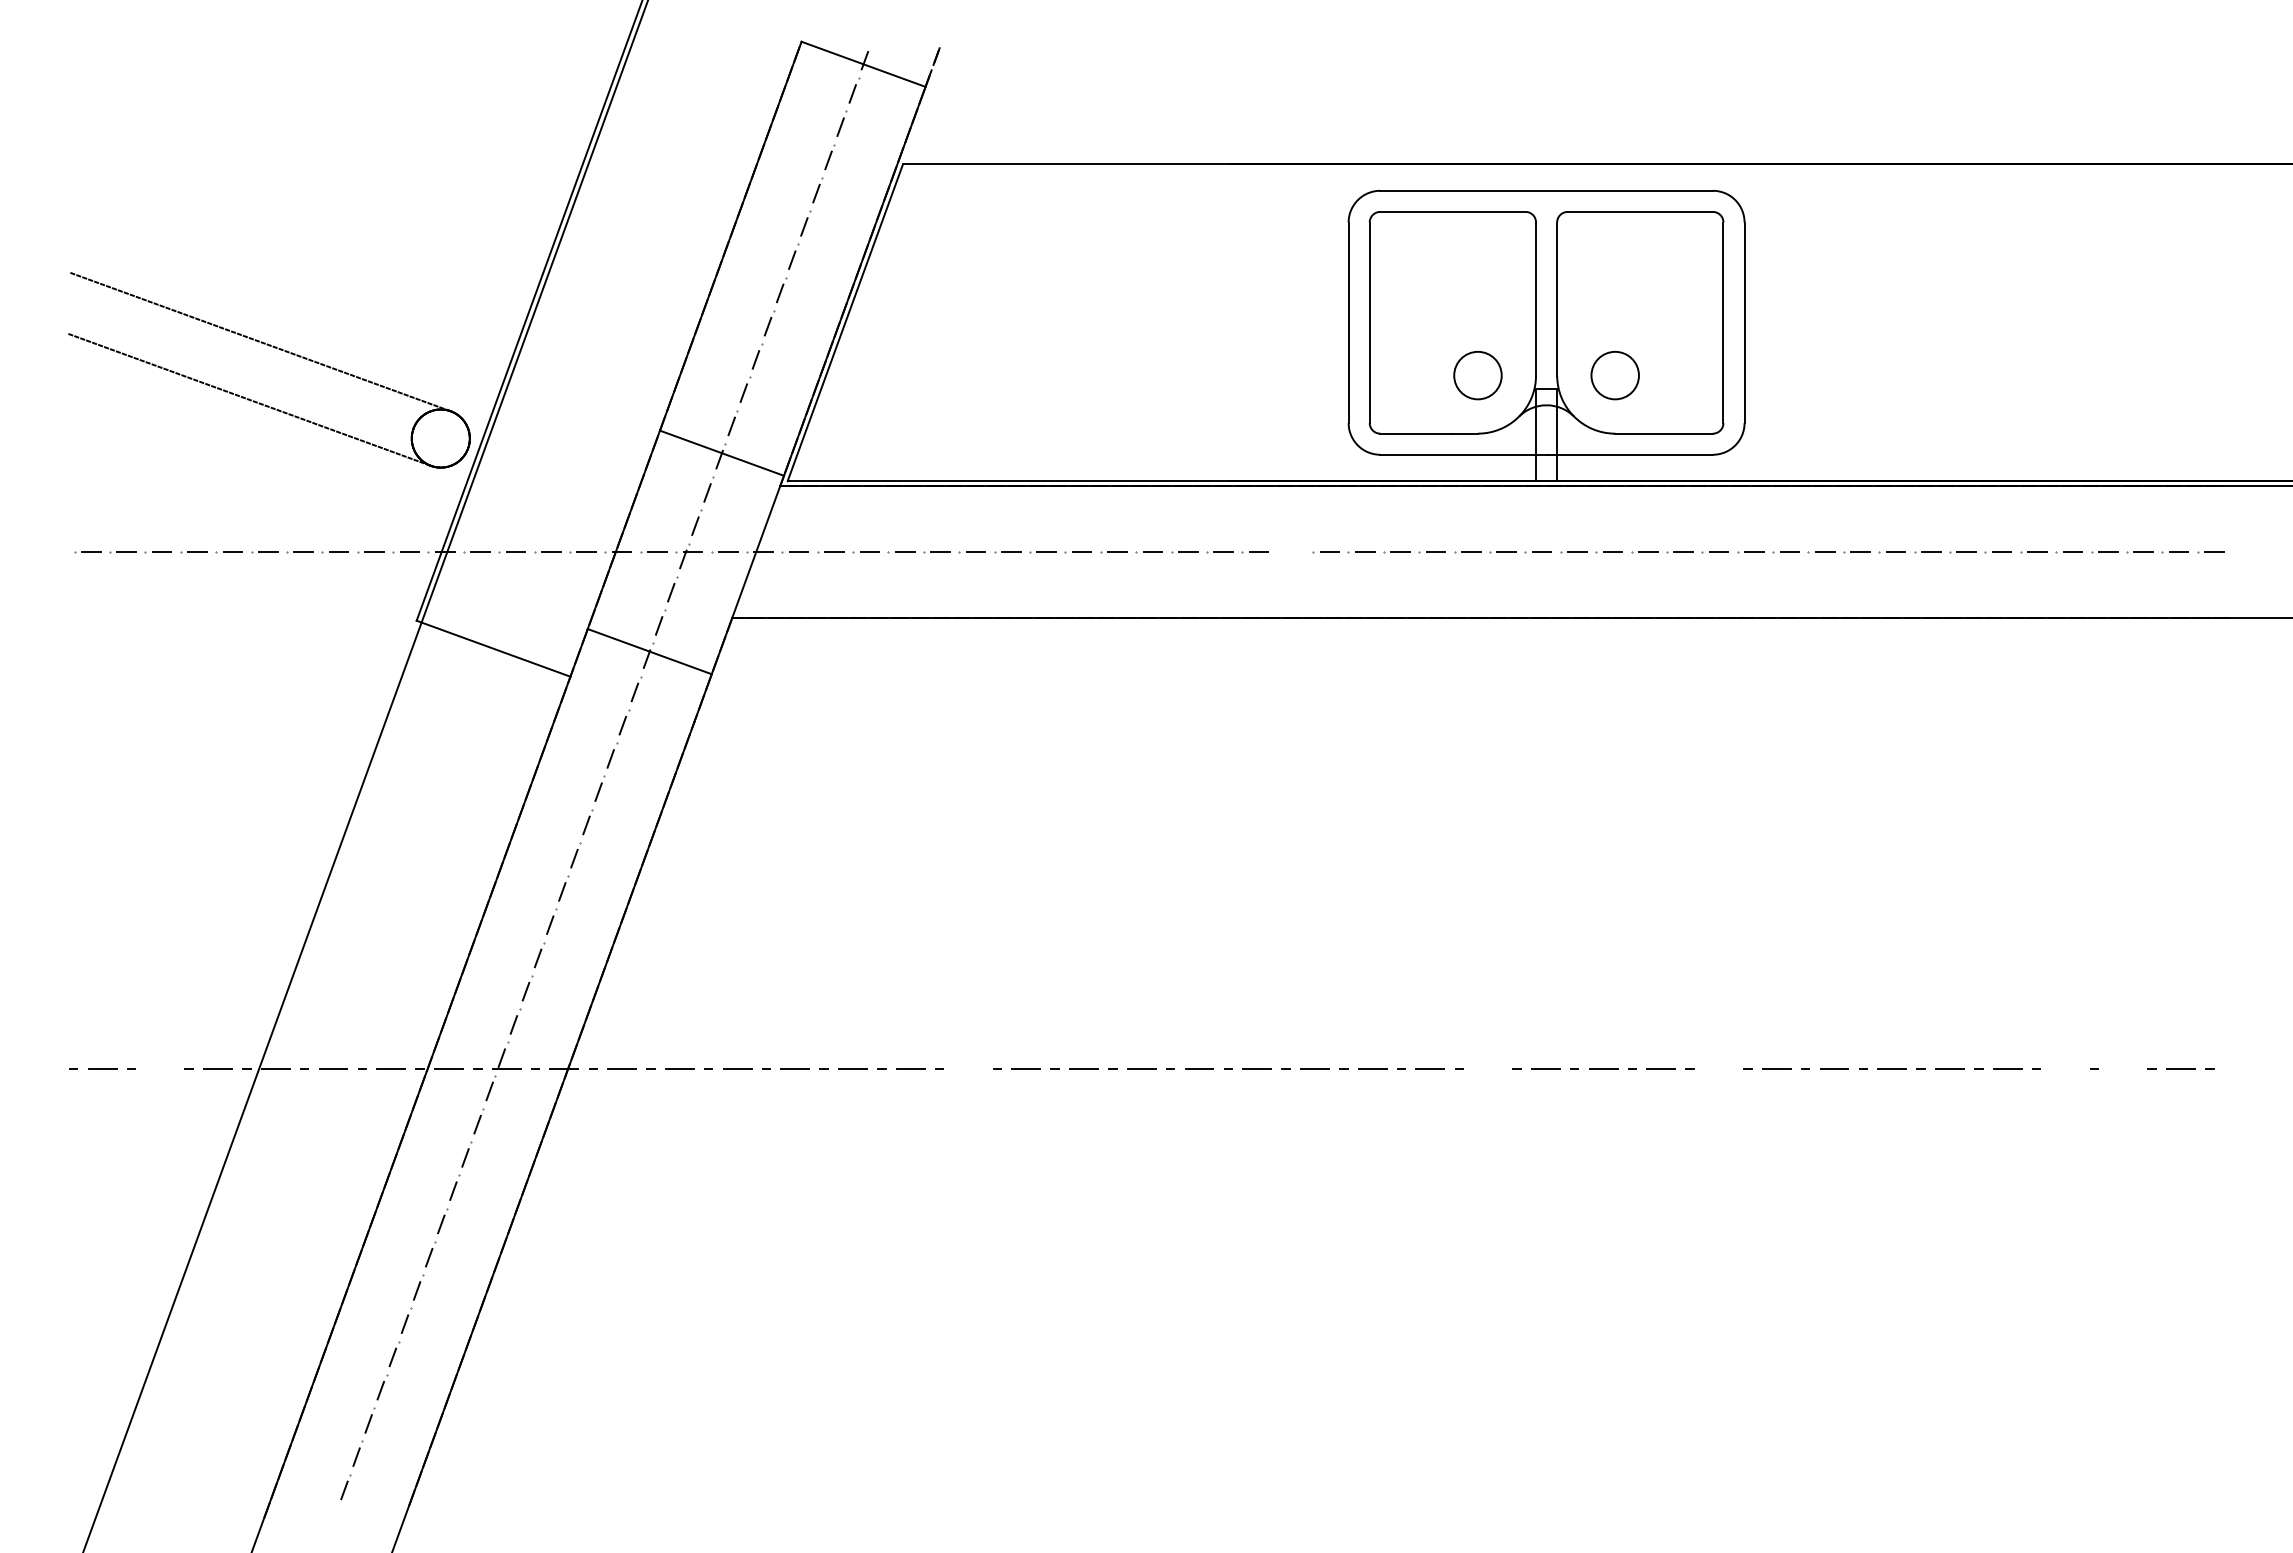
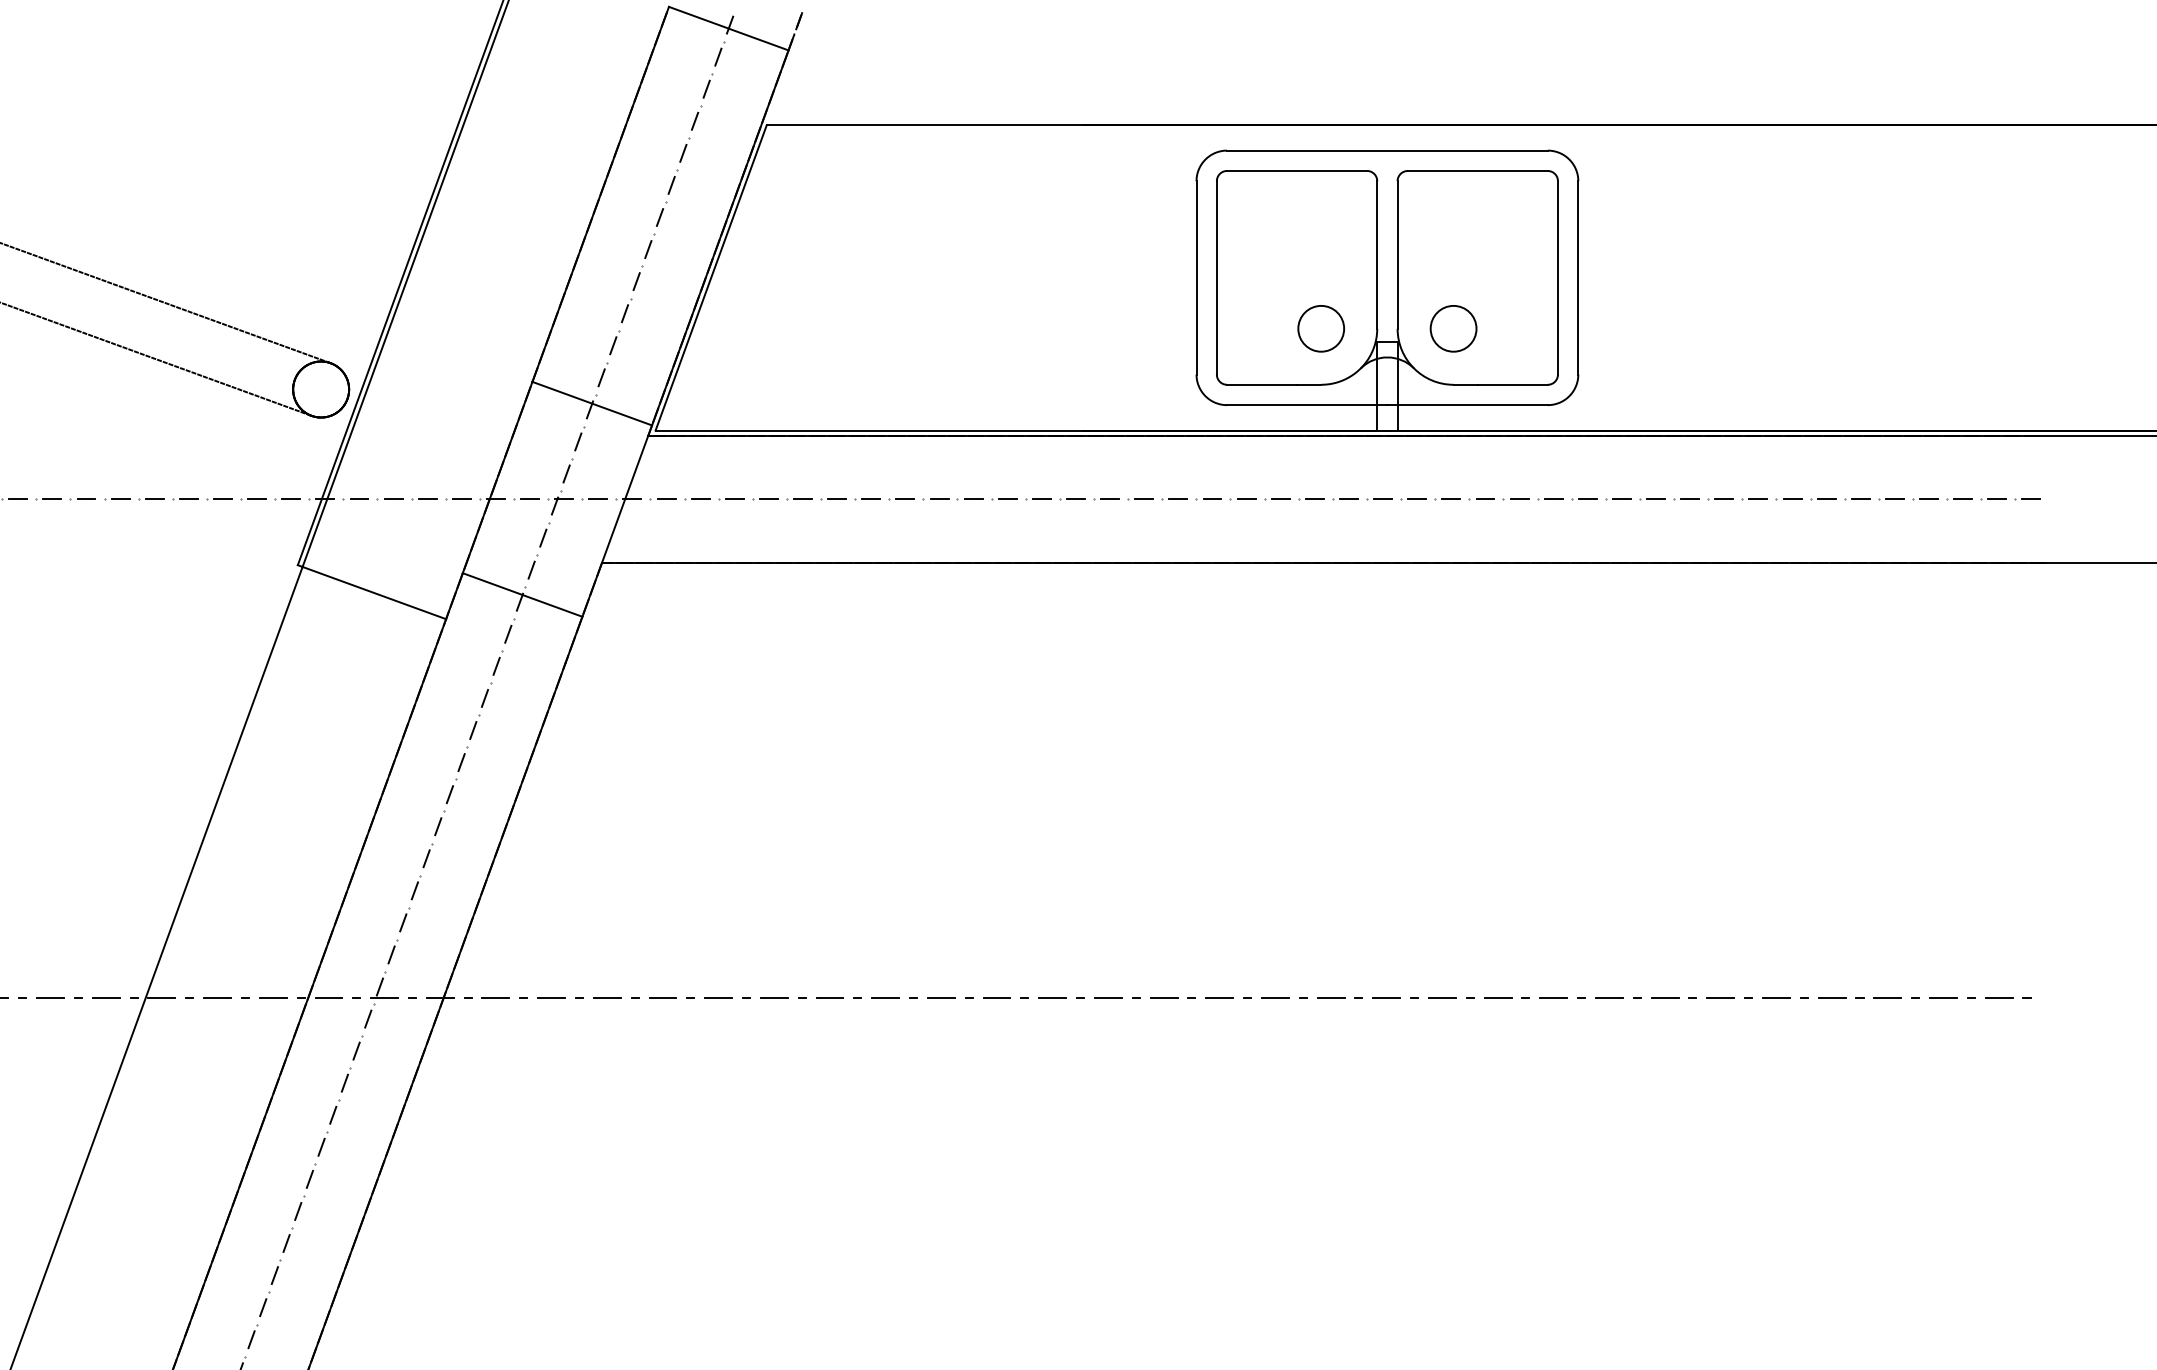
part: (1290, 552) -> (1140, 499), added
line: (159, 1068) -> (49, 996), added
line: (968, 1069) -> (829, 997), added
line: (1488, 1069) -> (1331, 997), added
line: (1719, 1069) -> (1554, 997), added
line: (2065, 1069) -> (1887, 997), added
line: (2123, 1069) -> (1943, 997), added

